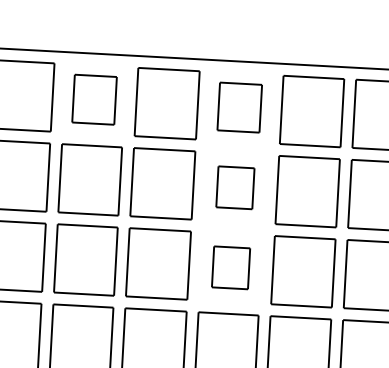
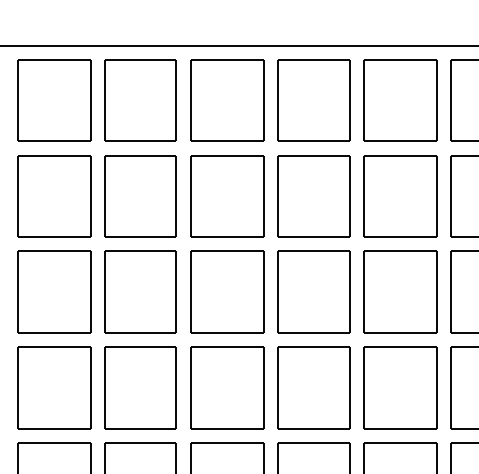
part: (94, 99) -> (140, 100), size x1.43
part: (239, 107) -> (313, 100), size x1.43
part: (234, 187) -> (313, 196), size x1.67
part: (230, 267) -> (313, 291), size x1.67

